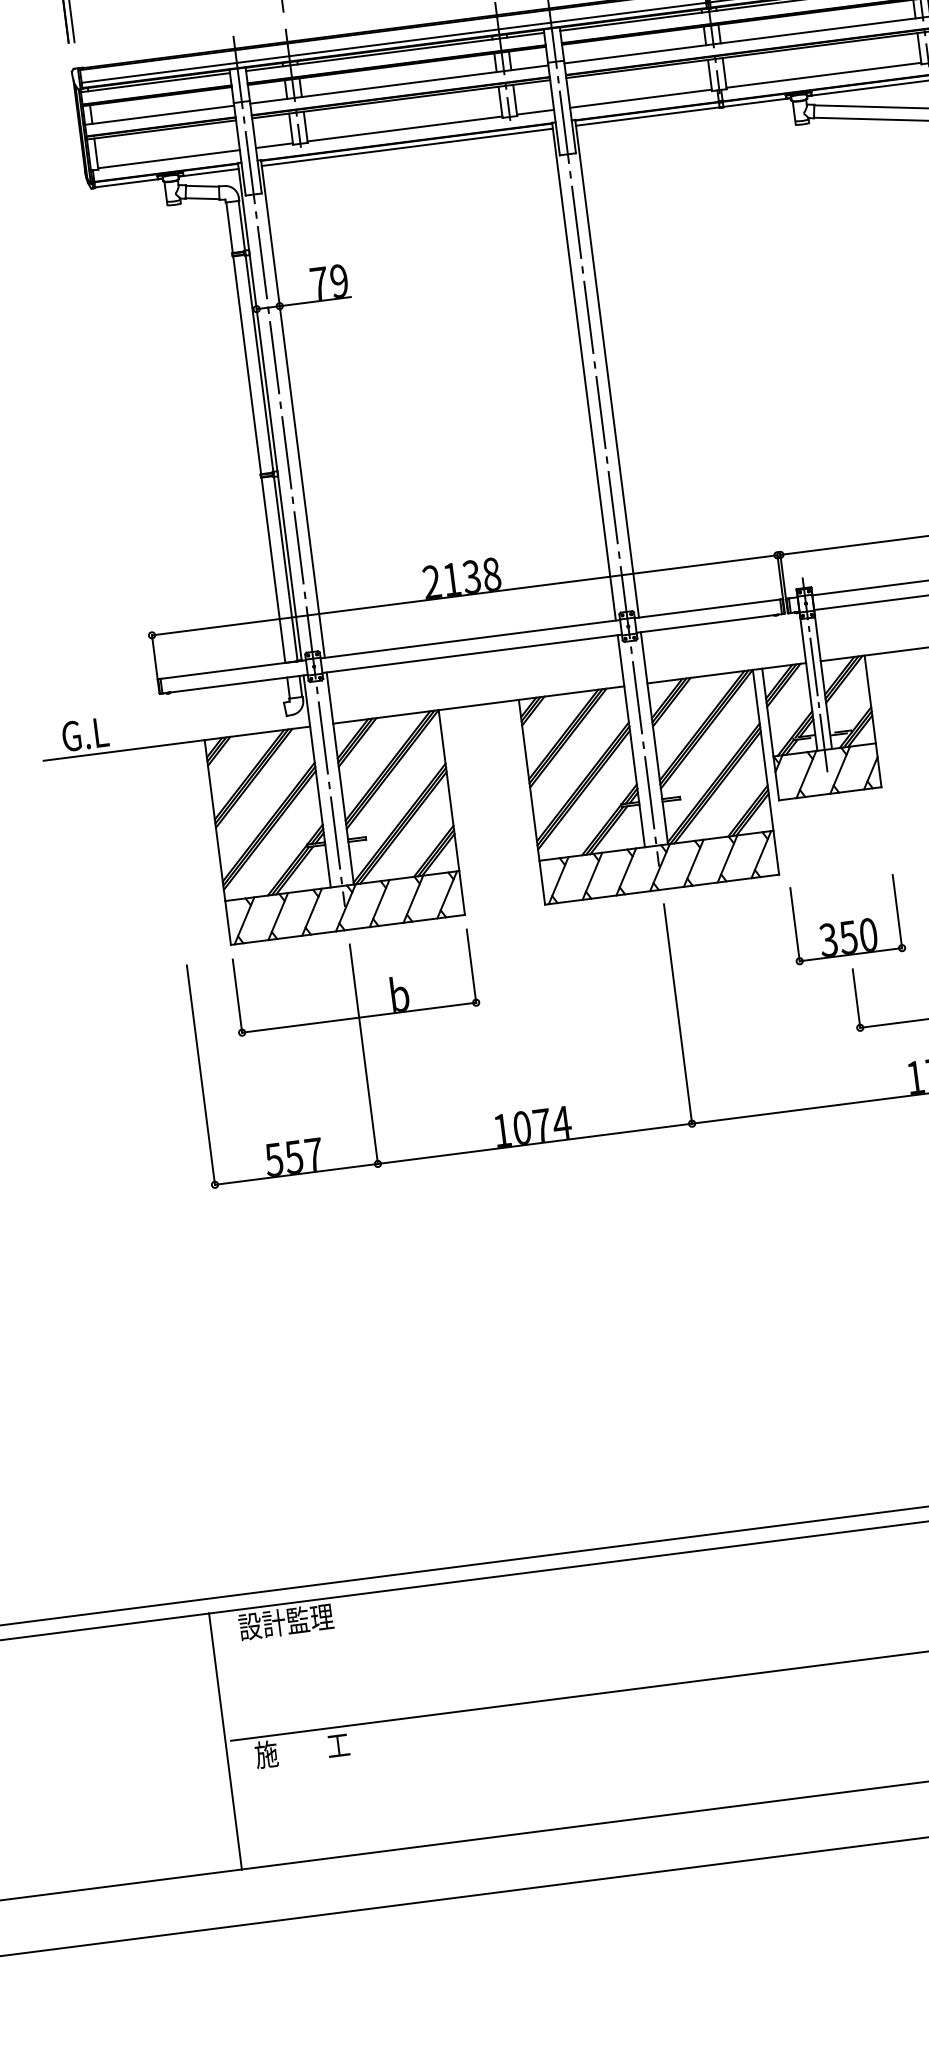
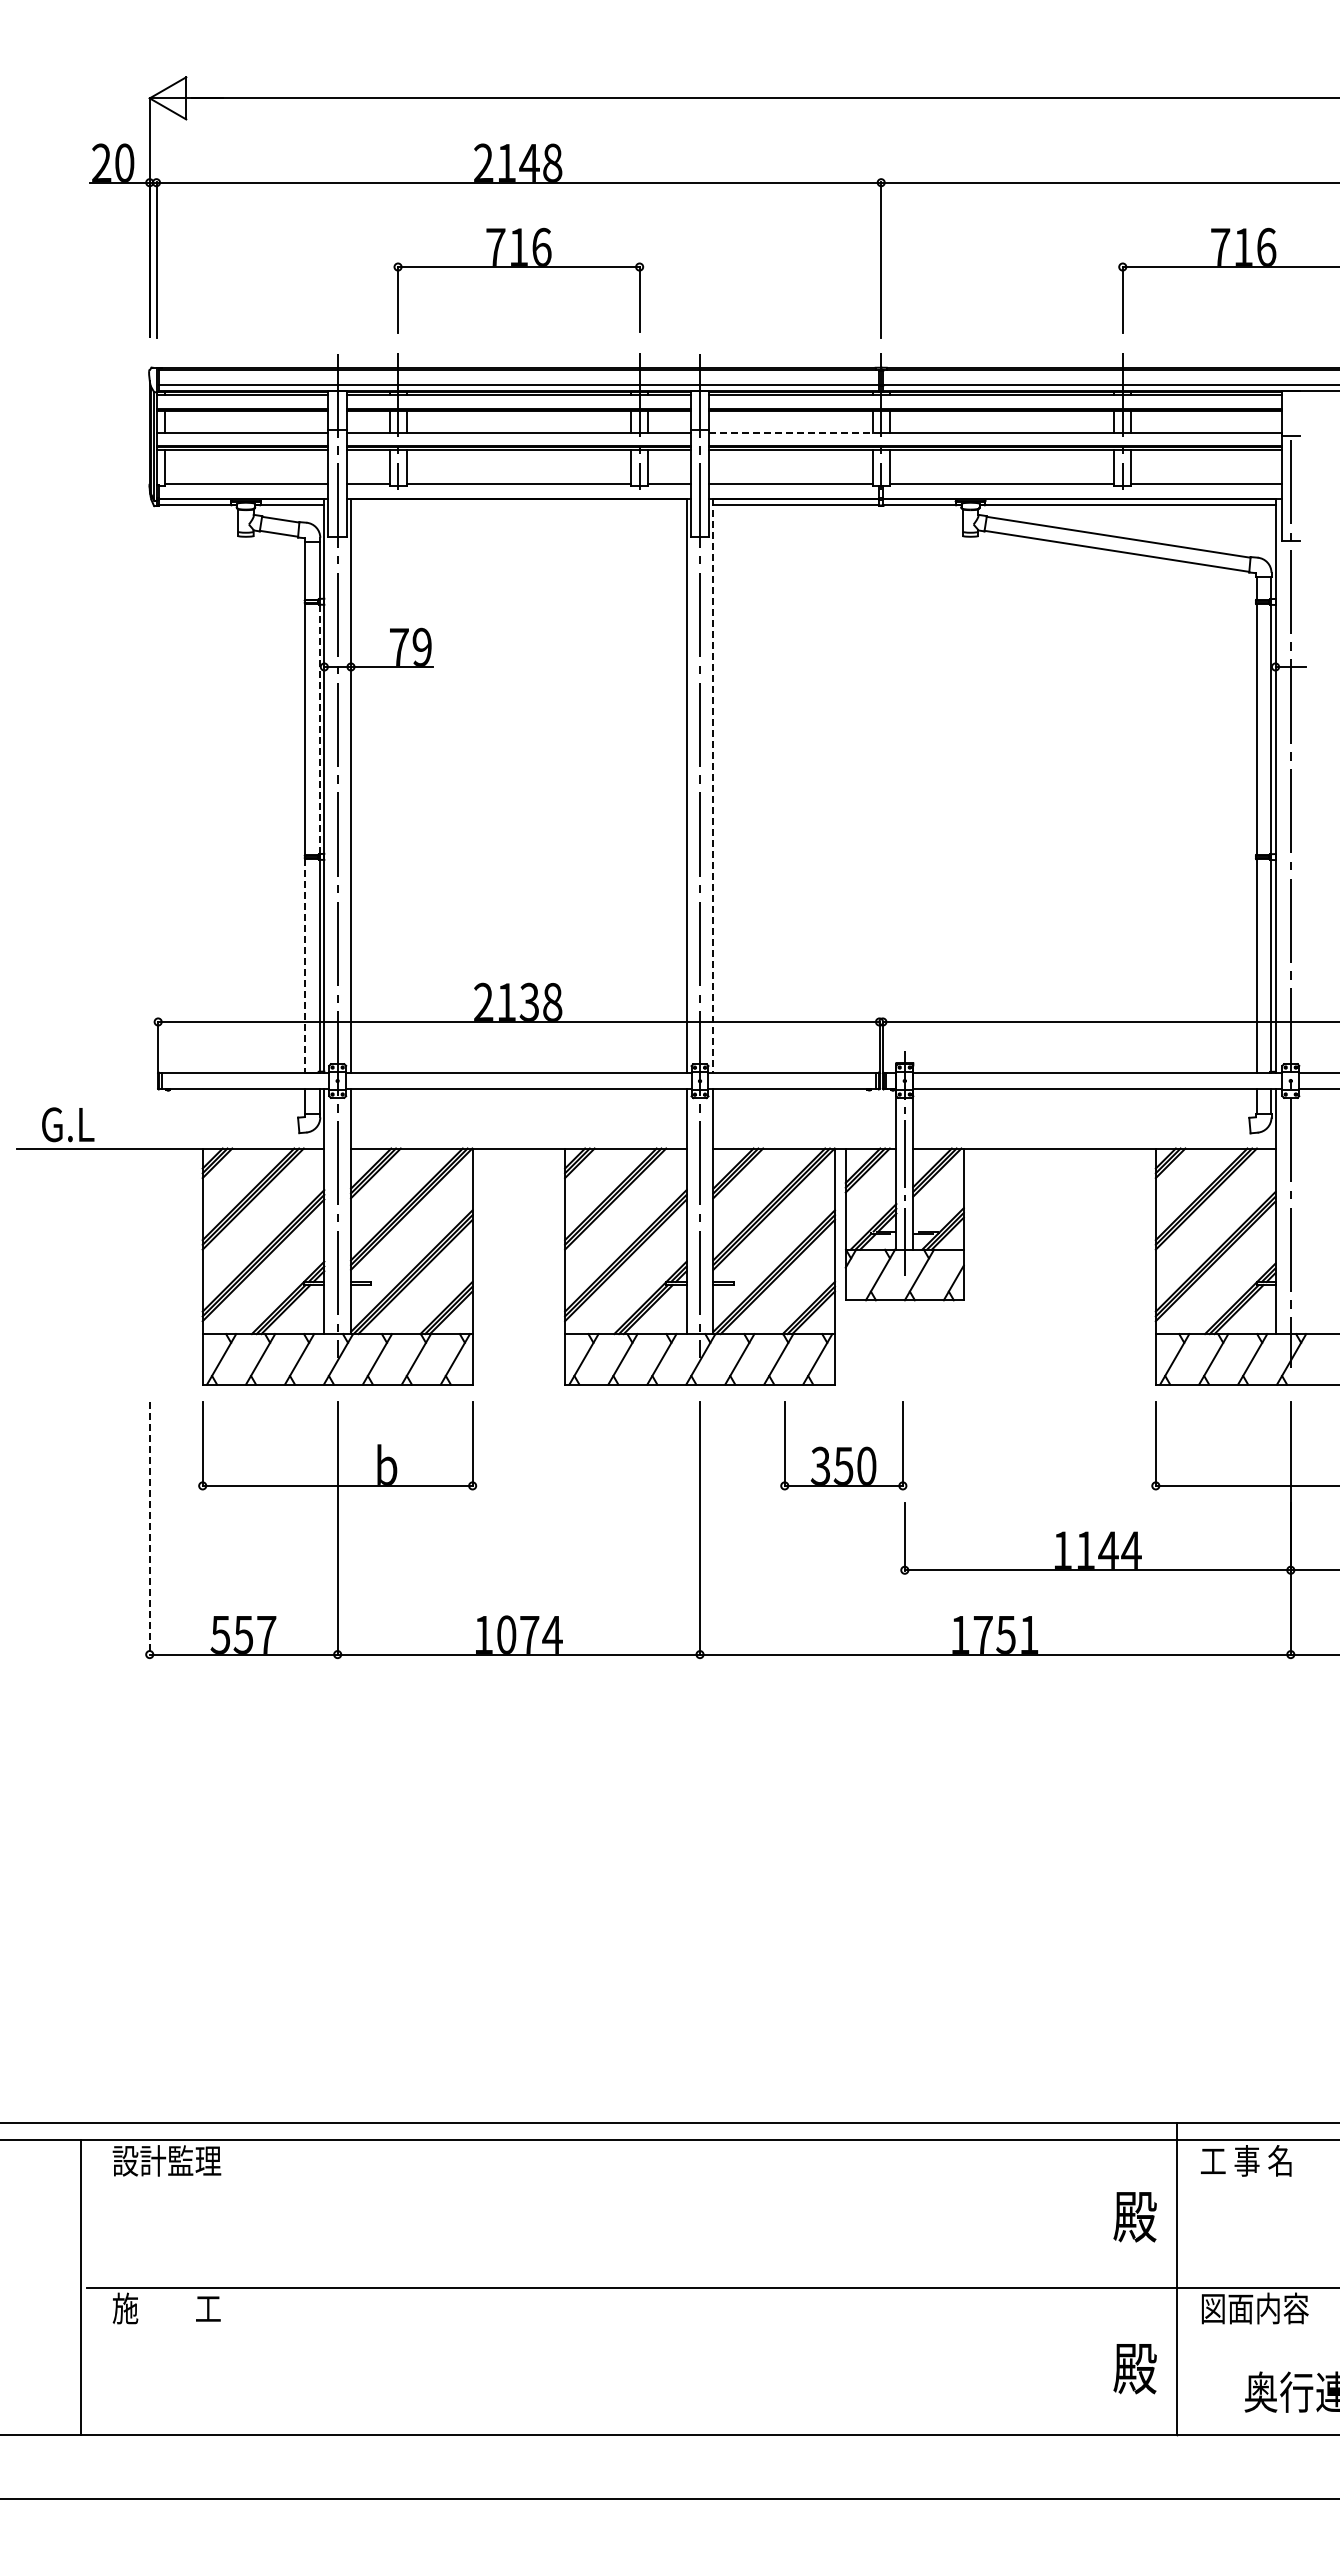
line: (639, 53) -> (795, 432), solid -> dashed
line: (407, 147) -> (518, 505), removed
line: (259, 363) -> (319, 729), solid -> dashed
line: (607, 369) -> (713, 786), solid -> dashed
line: (273, 570) -> (305, 965), solid -> dashed
part: (846, 919) -> (843, 1445), moved
line: (200, 1075) -> (149, 1528), solid -> dashed

